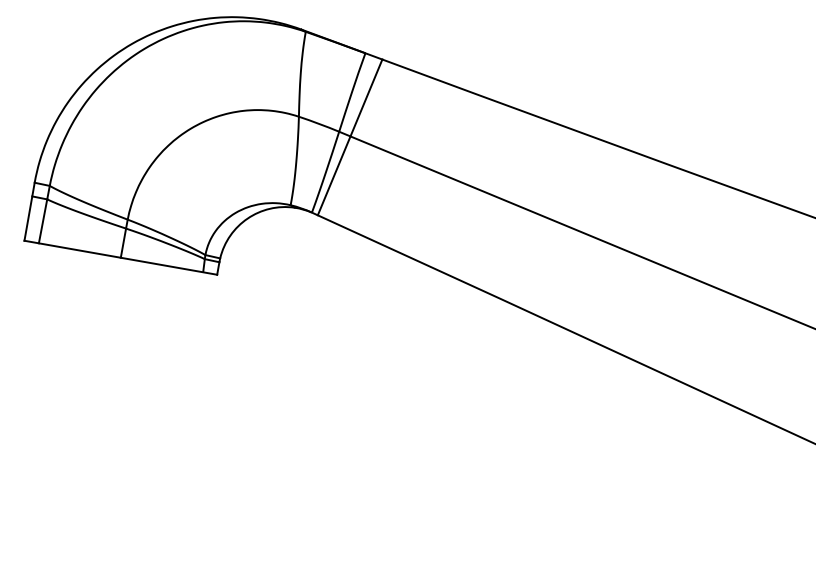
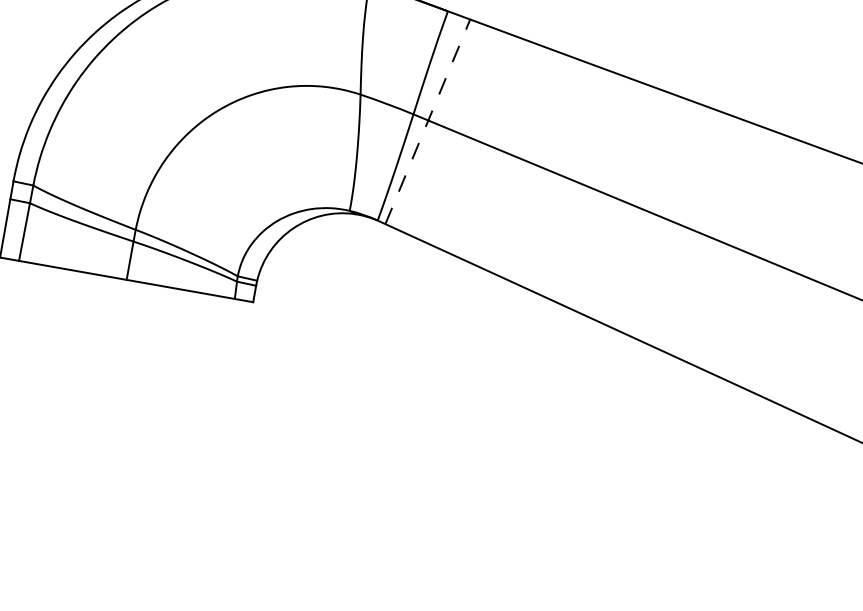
line: (350, 136) -> (428, 120), solid -> dashed

